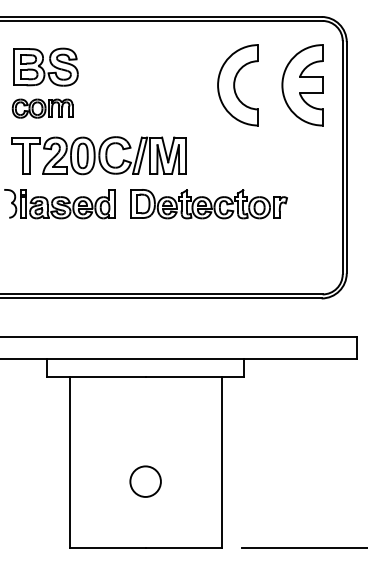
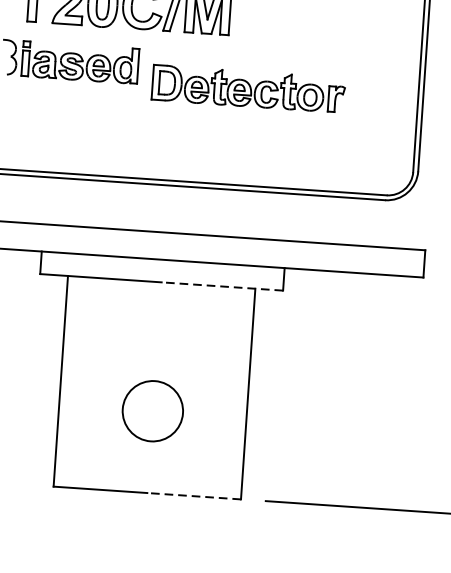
part: (208, 204) -> (247, 89), moved
line: (194, 377) -> (221, 286), solid -> dashed
circle: (145, 481) -> (152, 410), size x1.6
line: (183, 548) -> (193, 496), solid -> dashed

